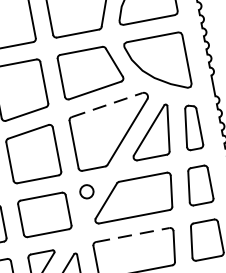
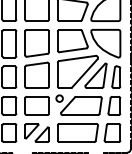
line: (107, 105) -> (77, 58), dashed -> solid
line: (133, 234) -> (78, 123), dashed -> solid

